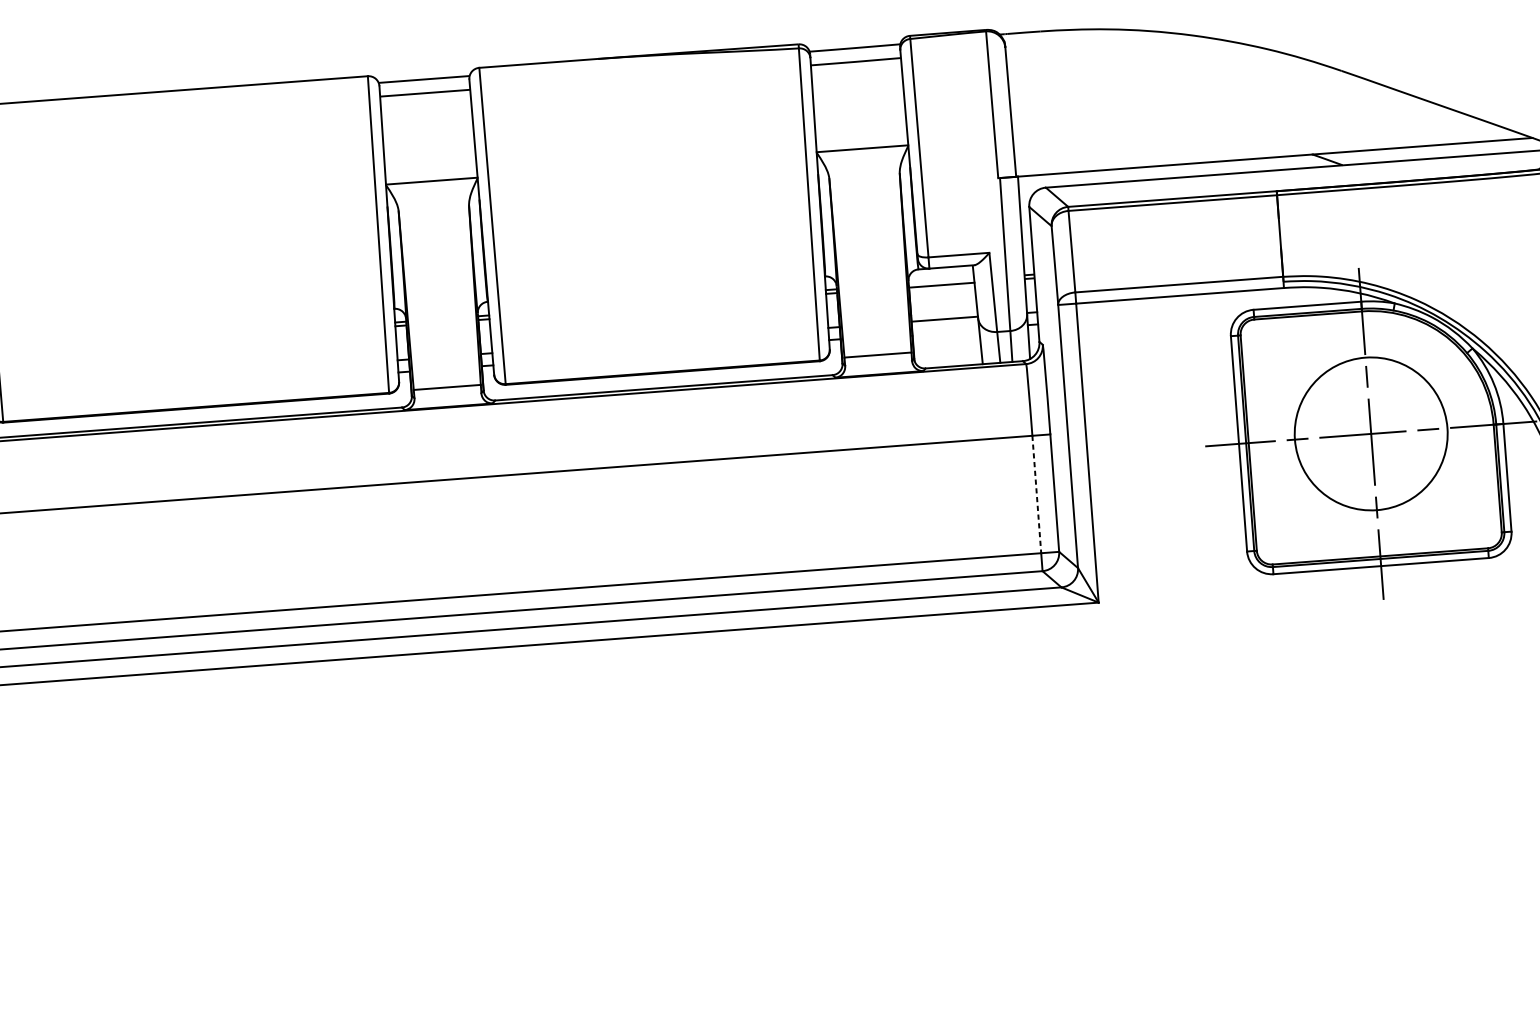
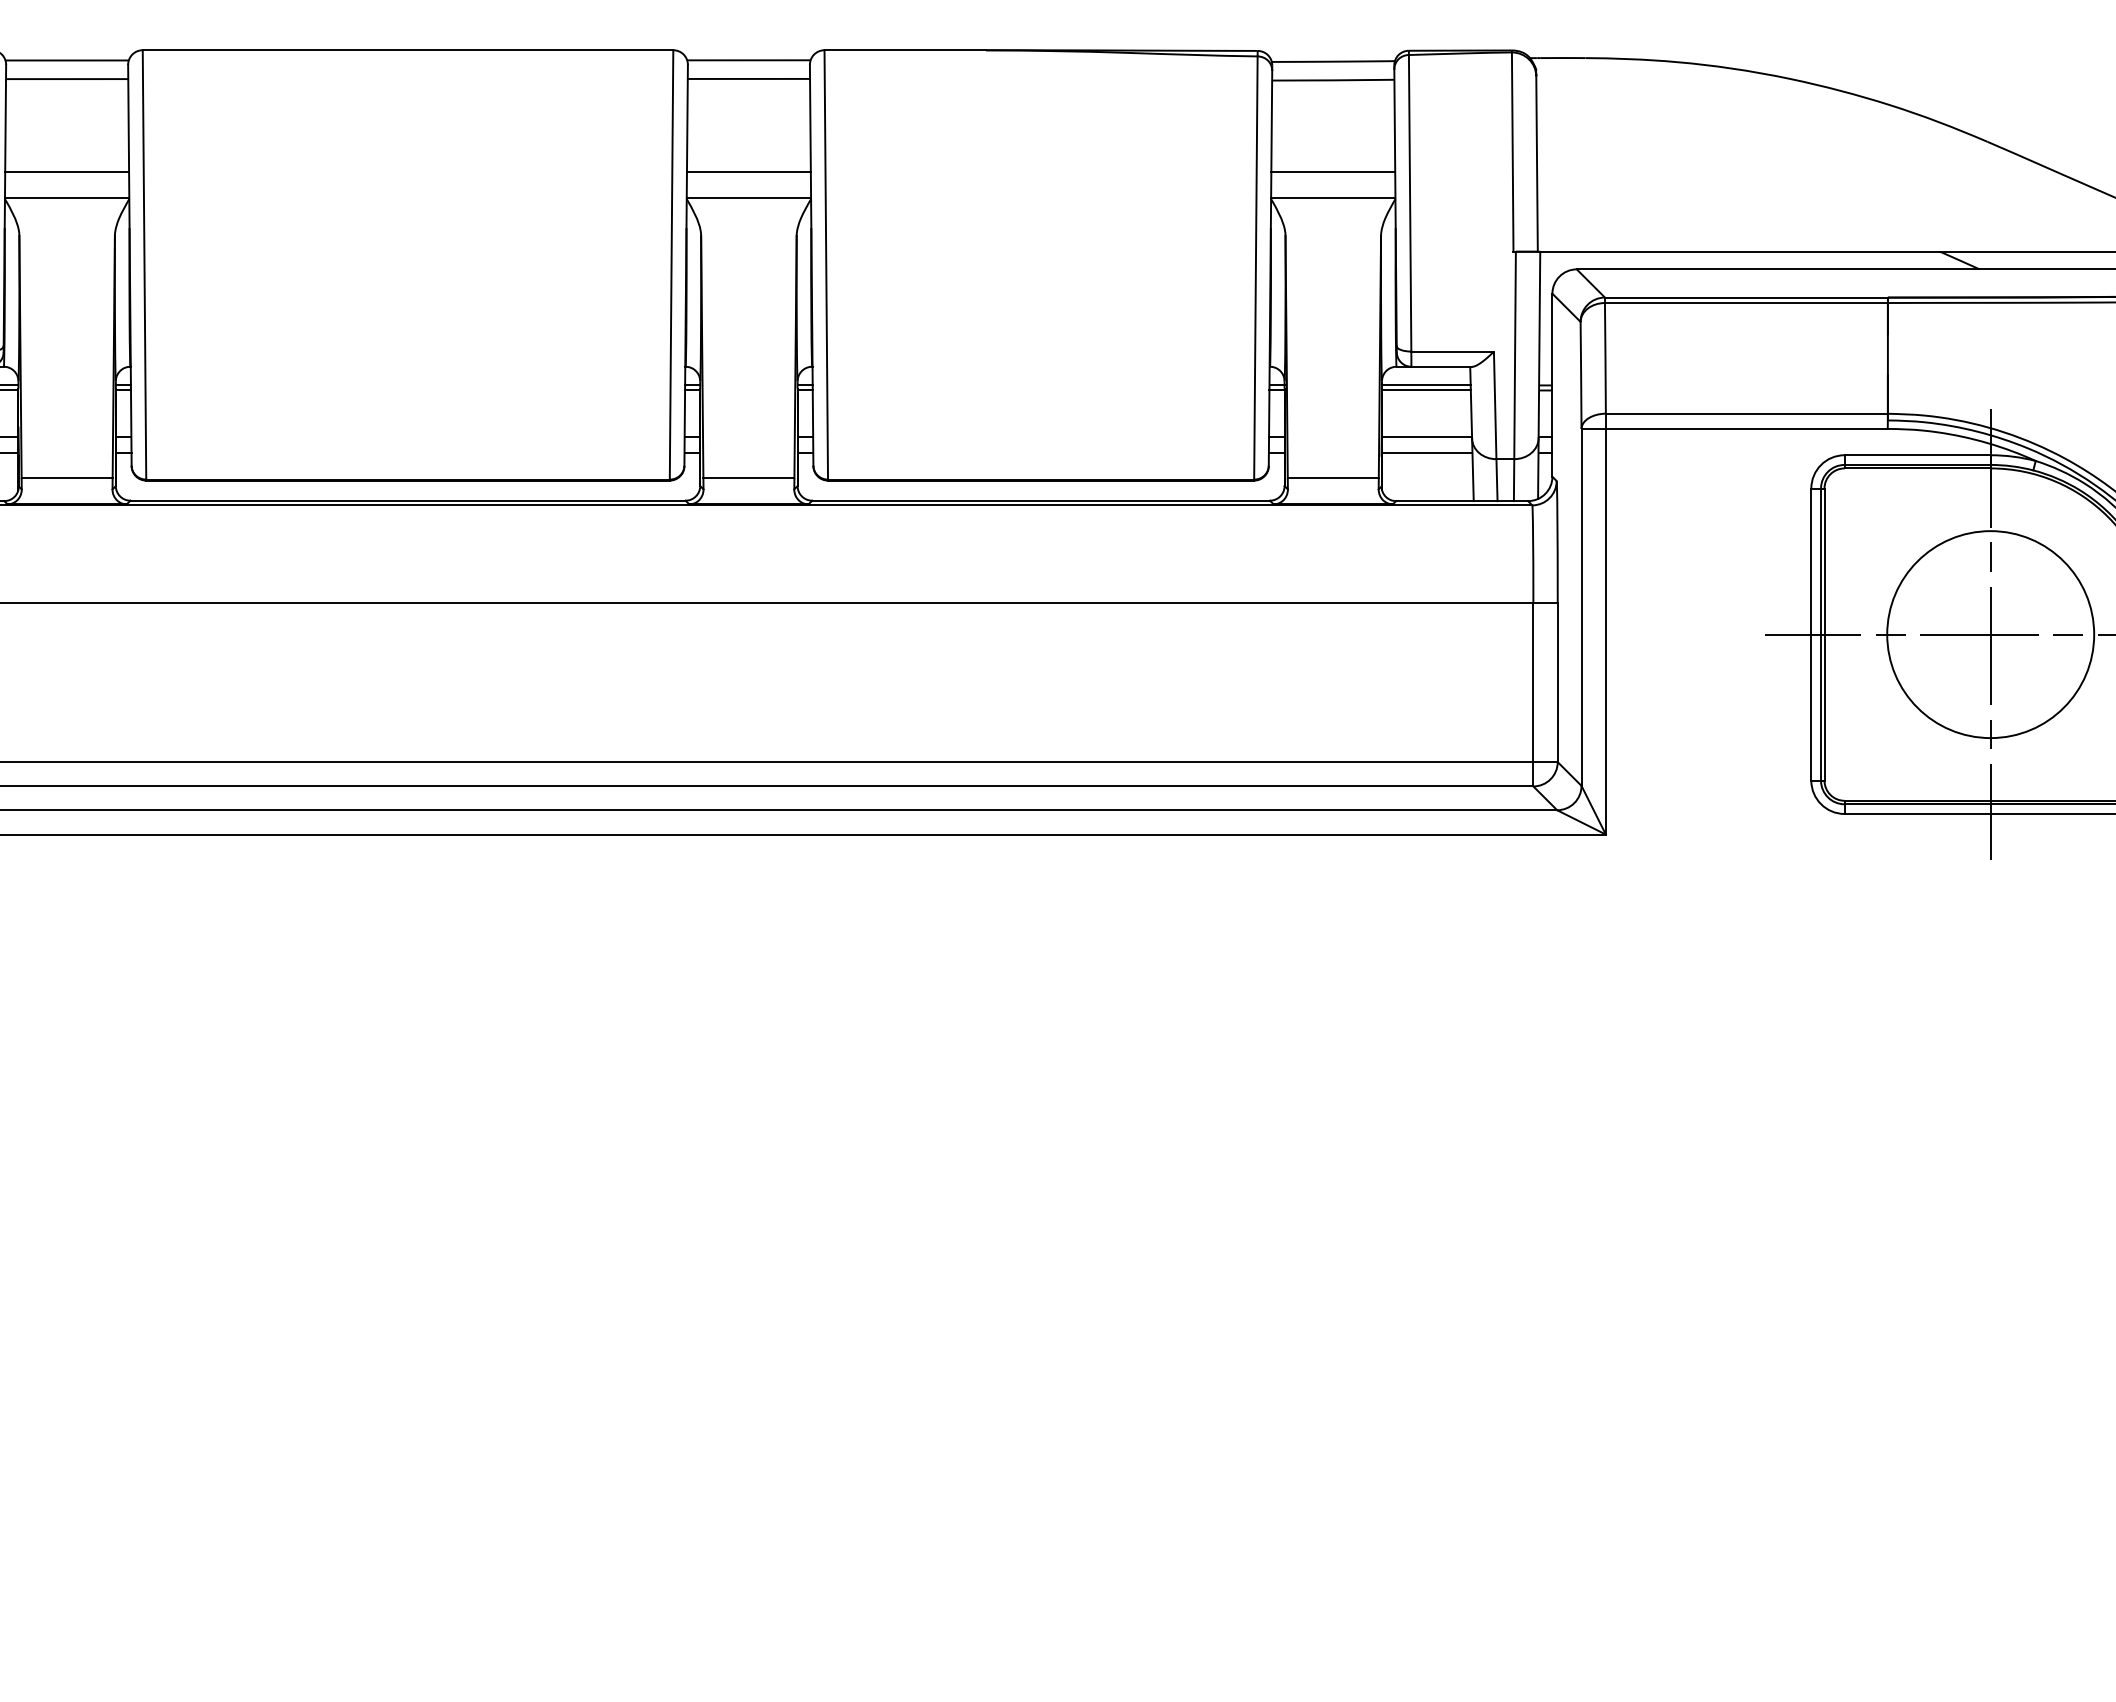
line: (861, 129) -> (1333, 171), added
line: (430, 161) -> (748, 171), added
line: (940, 281) -> (1425, 385), added
line: (945, 331) -> (1426, 453), added
line: (1036, 494) -> (1533, 682), dashed -> solid

